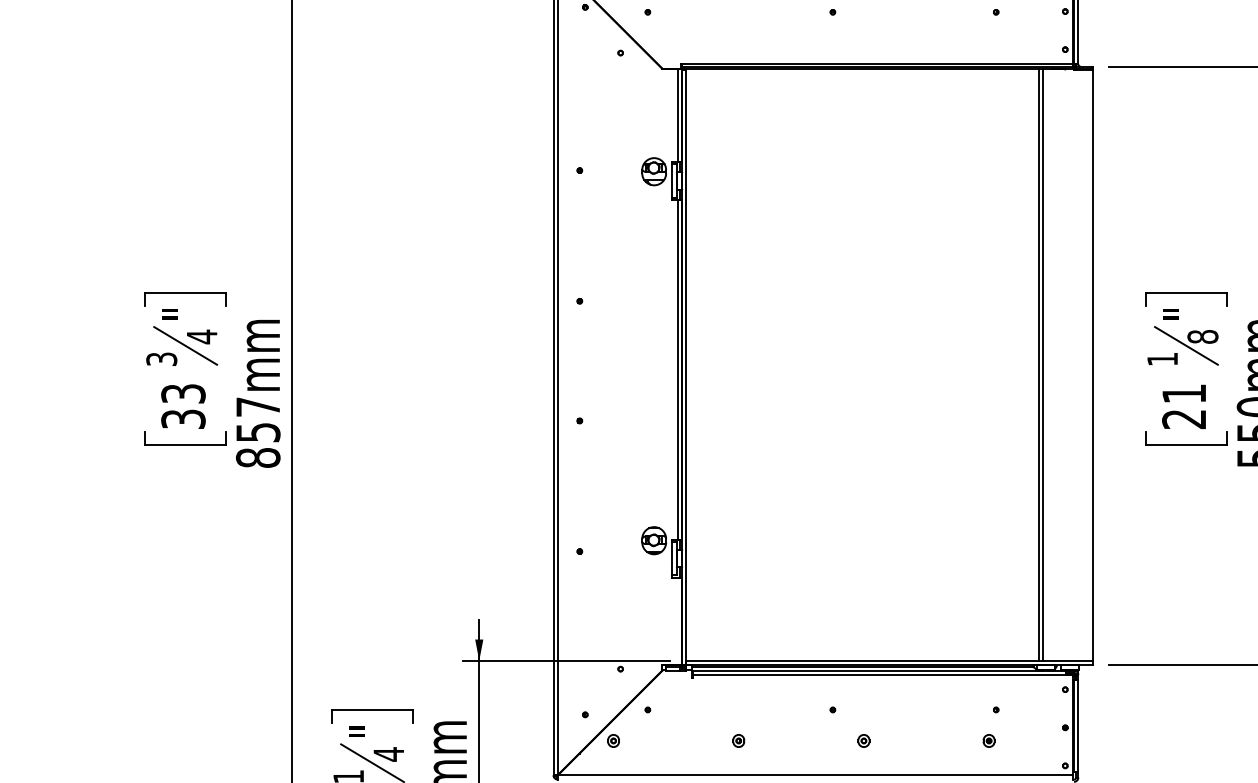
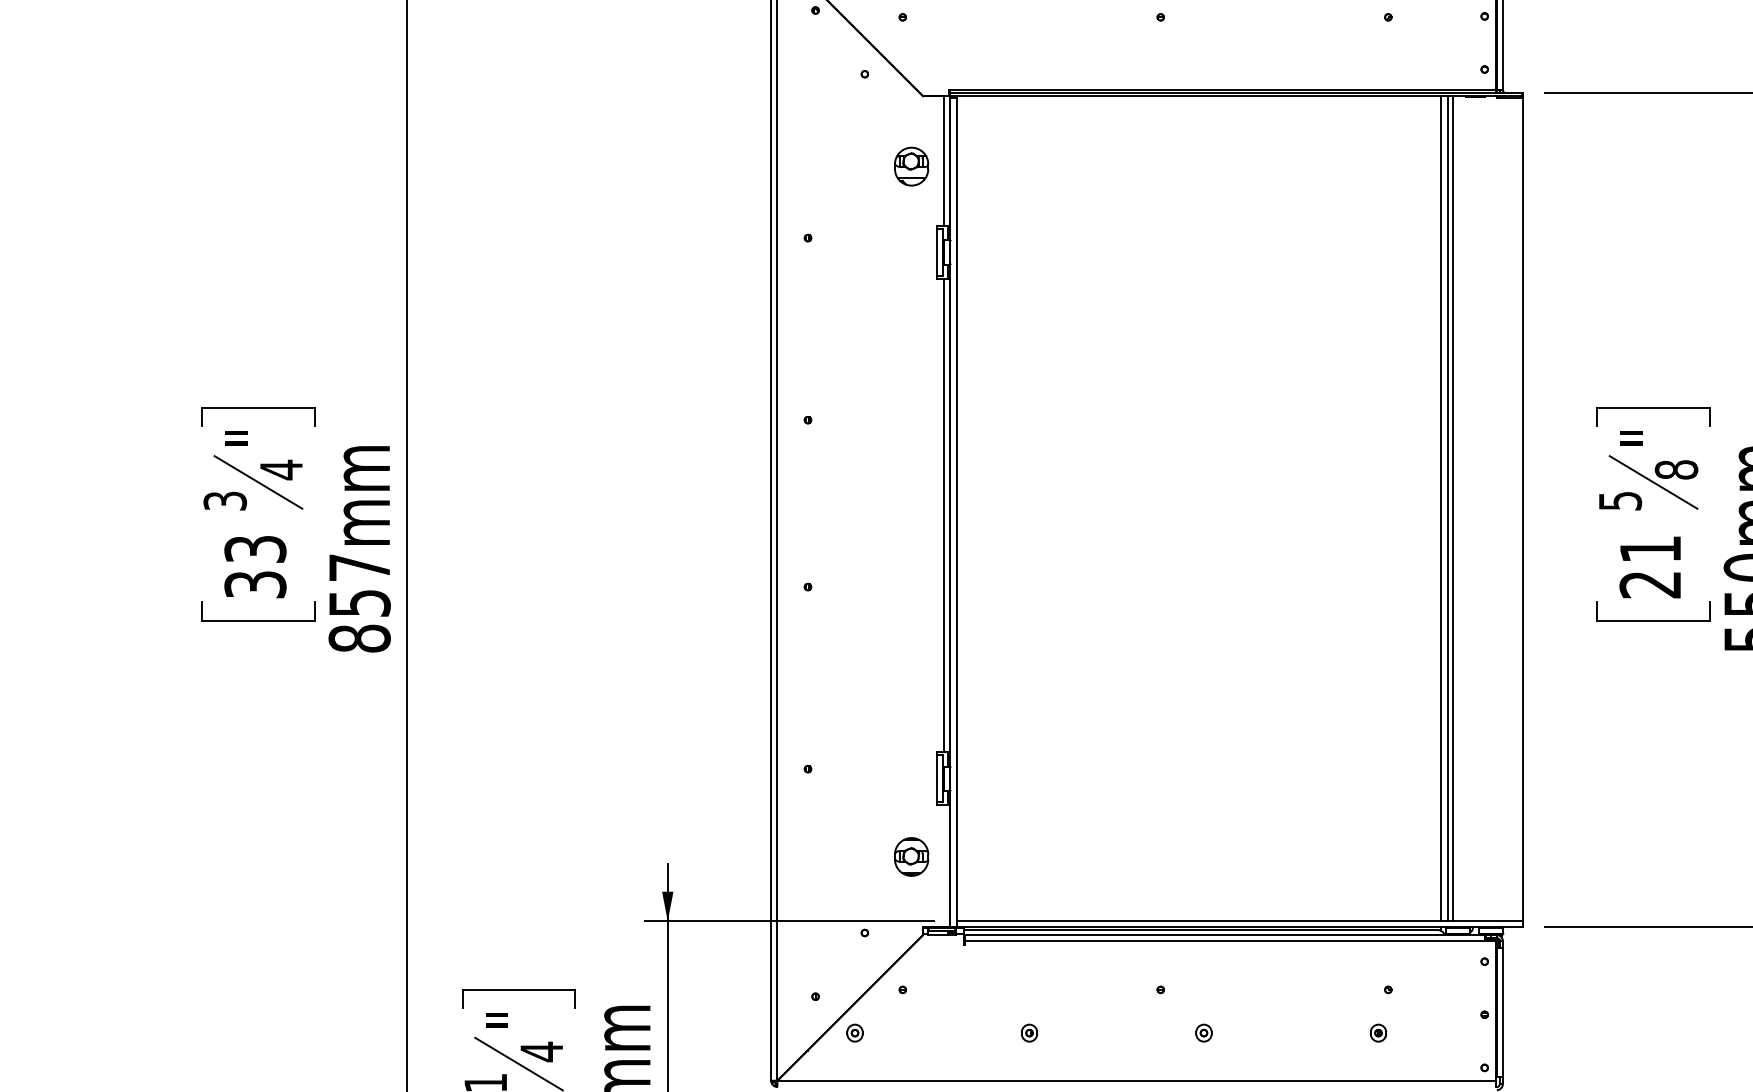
part: (654, 171) -> (911, 166), moved
text: (1162, 359) -> (1620, 501), 1 -> 5
line: (1033, 364) -> (1440, 508), added
part: (654, 540) -> (911, 856), moved

